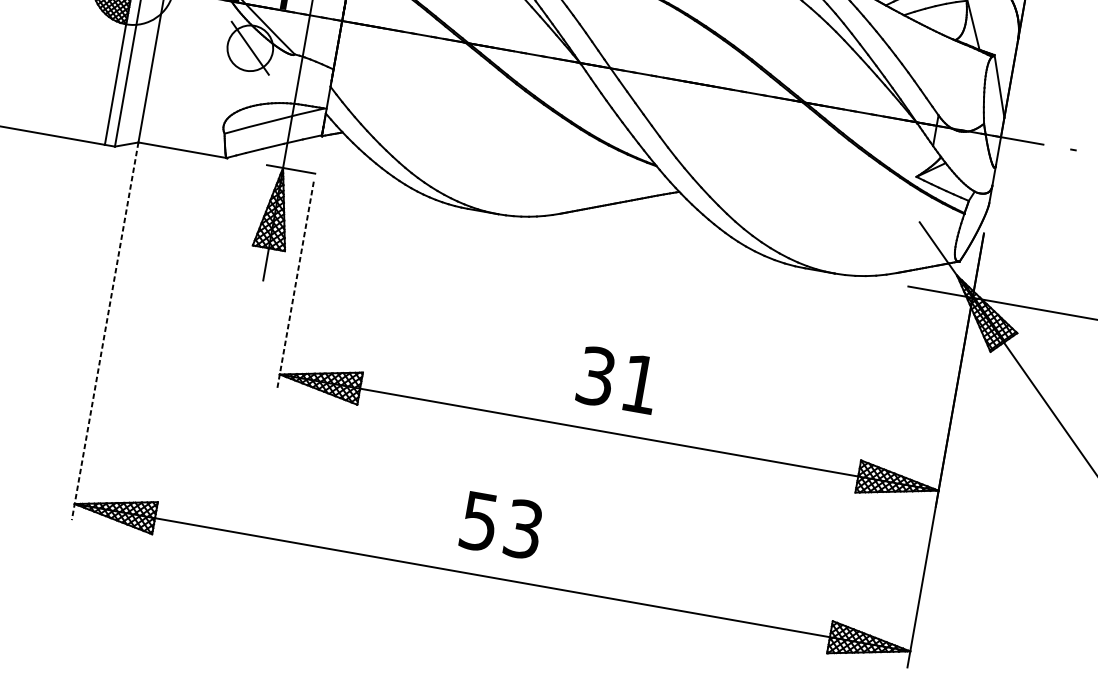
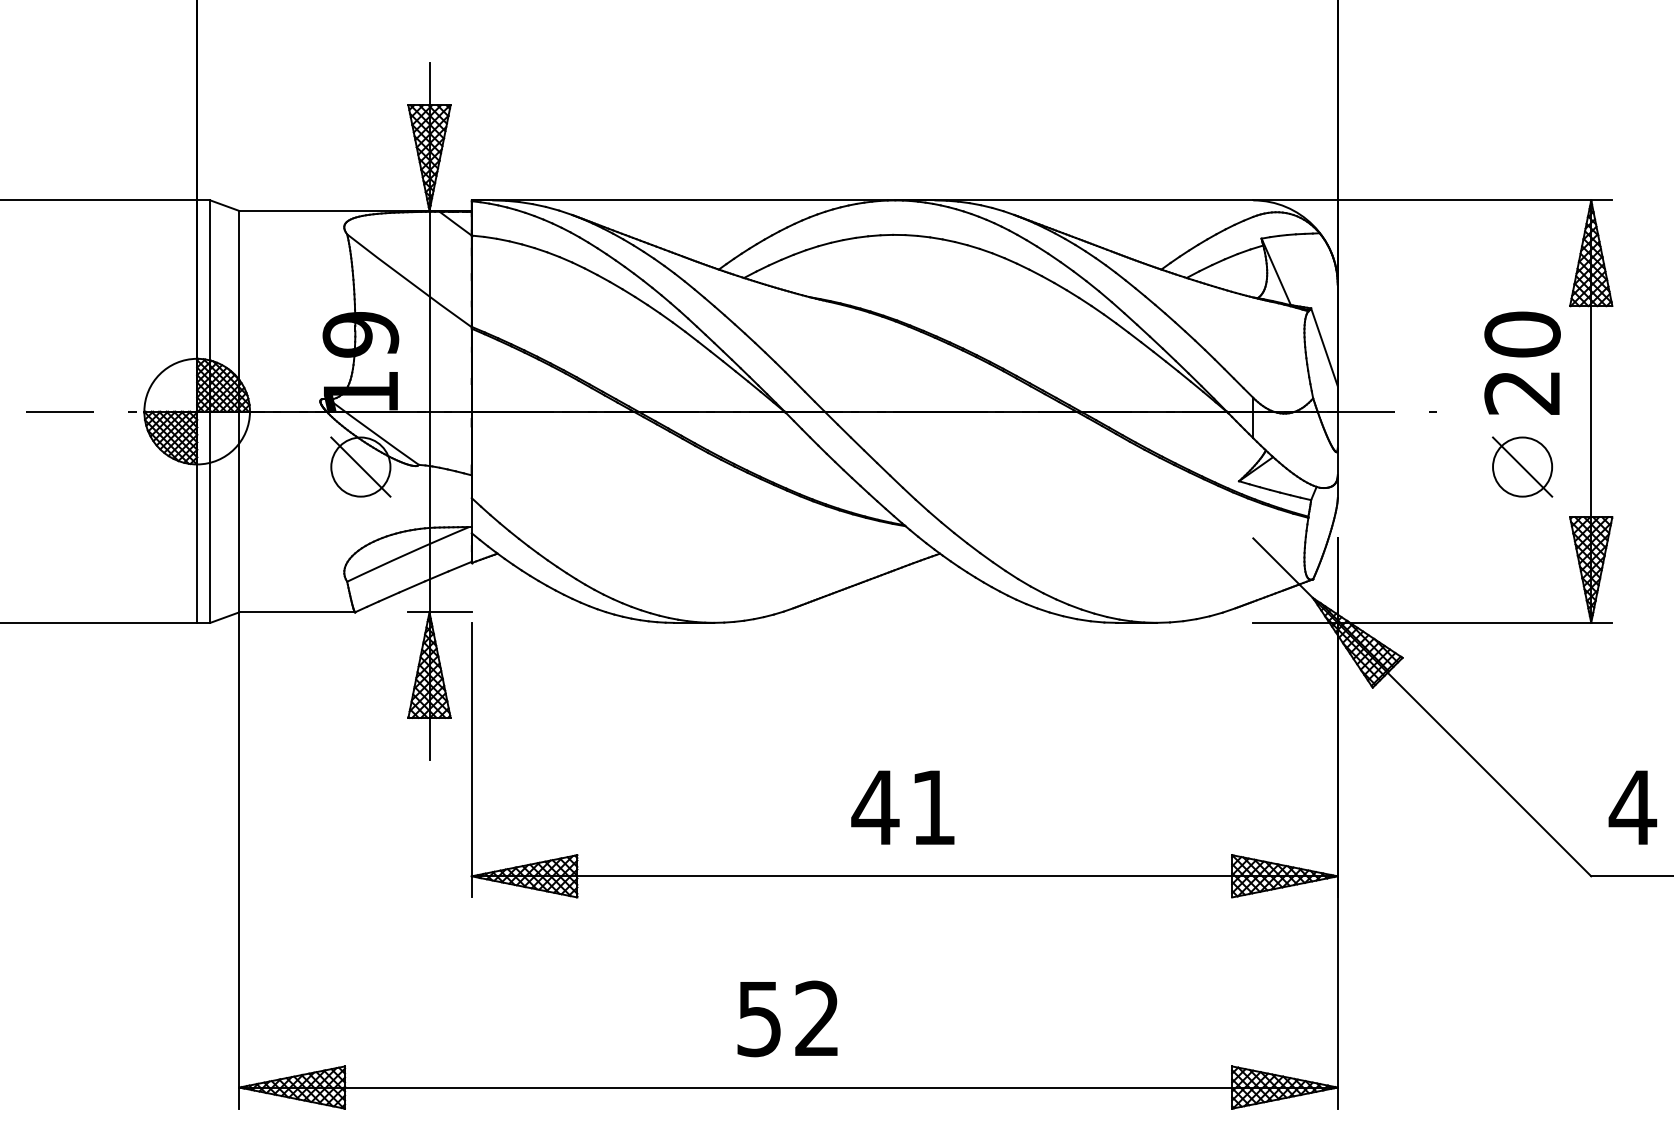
line: (295, 286) -> (471, 760), dashed -> solid
line: (105, 331) -> (239, 860), dashed -> solid
text: (596, 376) -> (875, 807), 31 -> 41
text: (523, 529) -> (817, 1018), 53 -> 52

